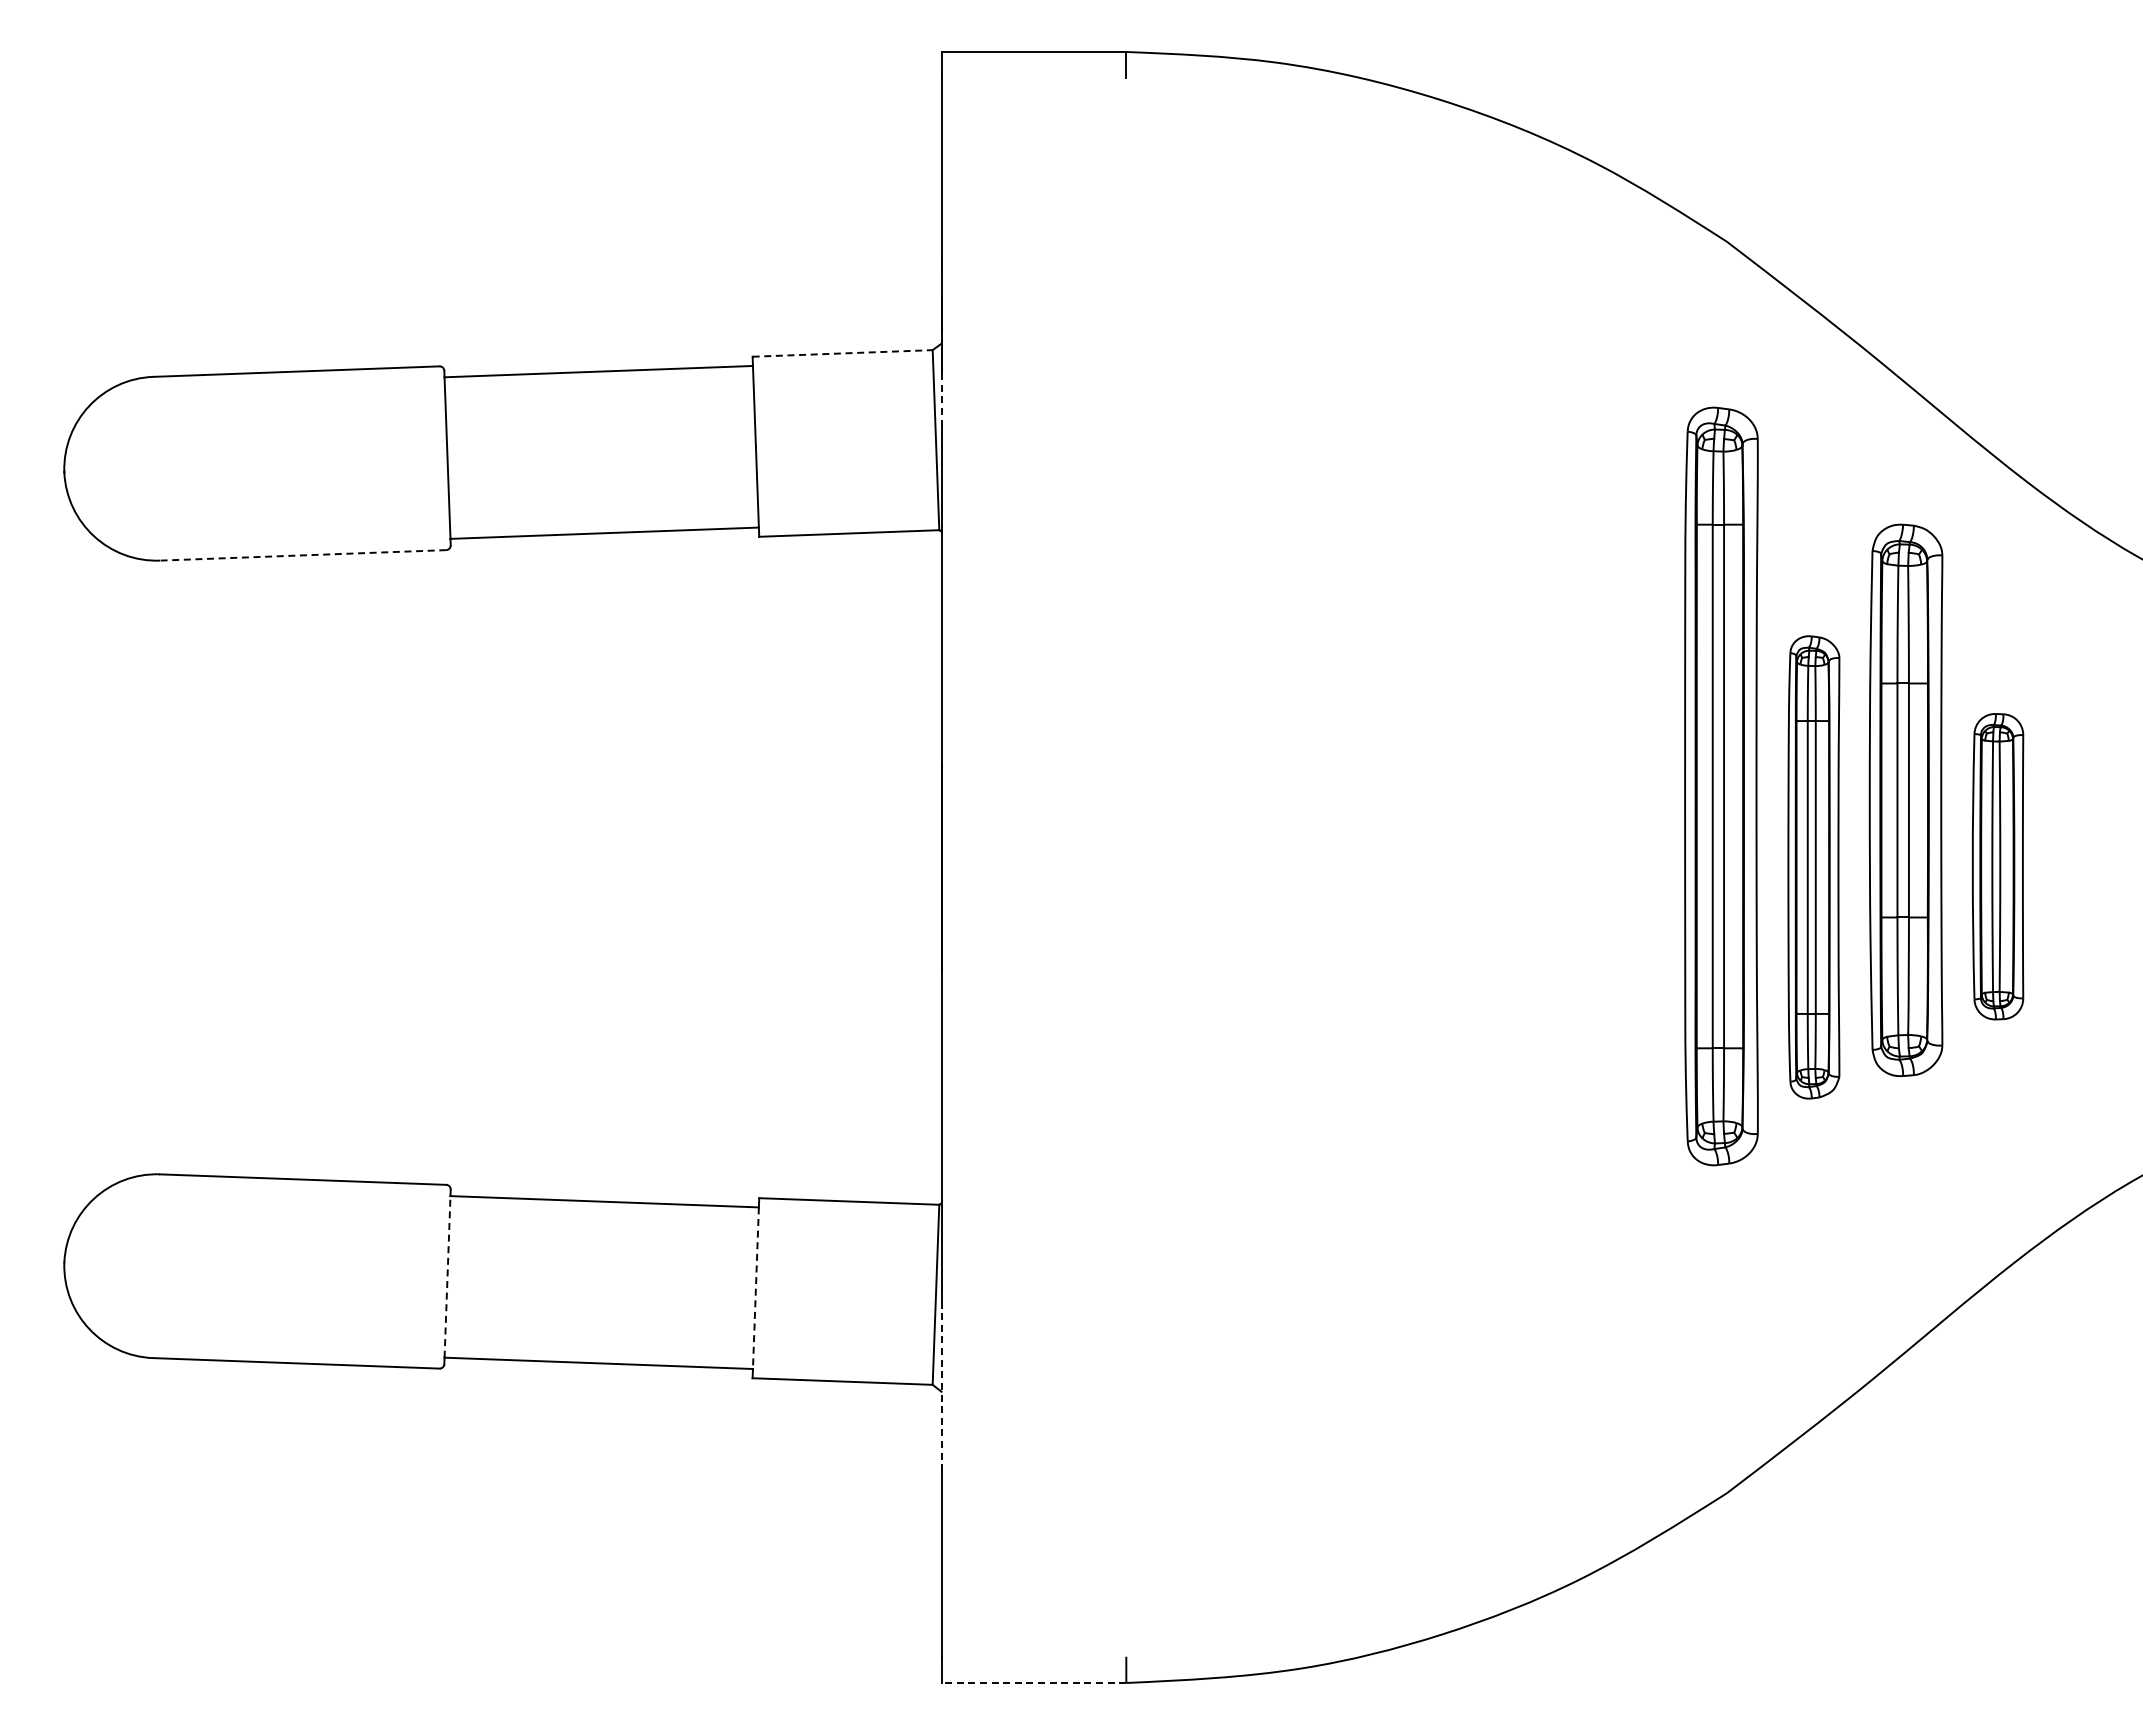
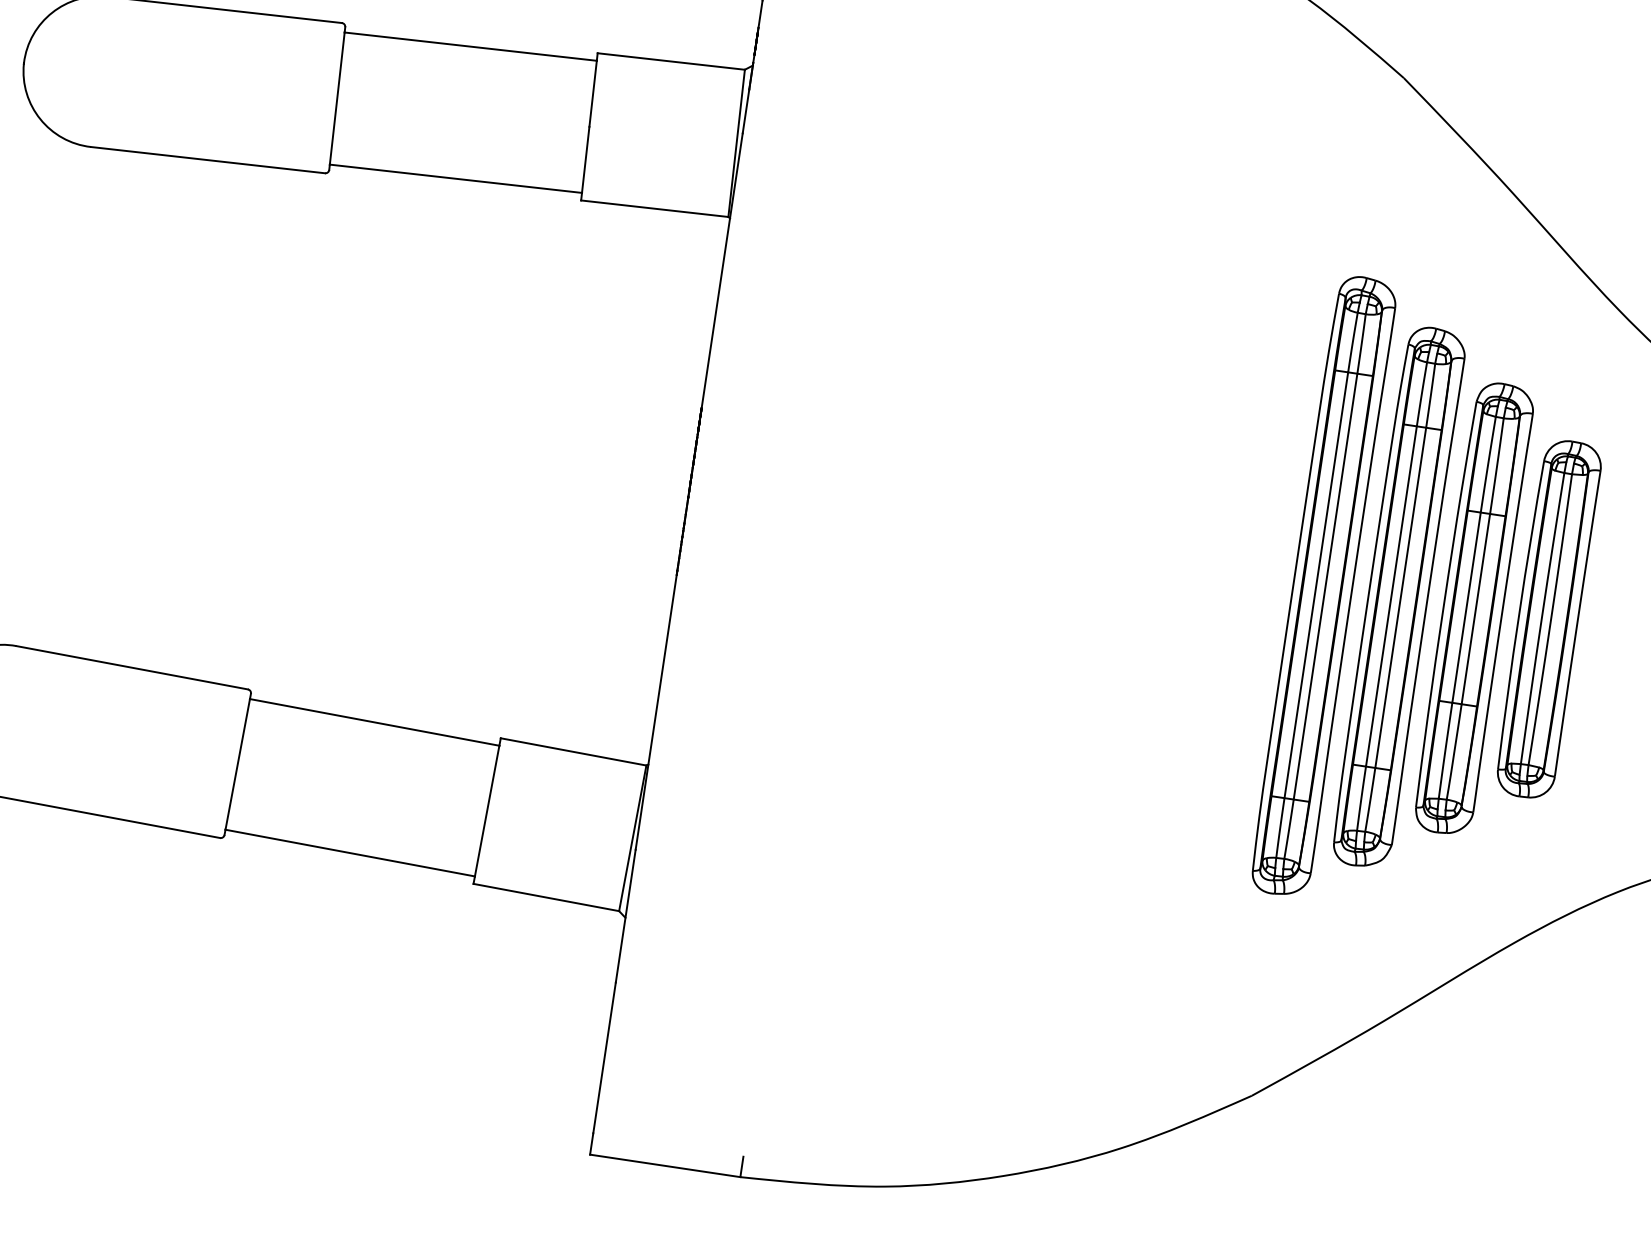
line: (843, 353) -> (671, 61), dashed -> solid
line: (941, 400) -> (745, 111), dashed -> solid
line: (302, 555) -> (207, 160), dashed -> solid
part: (1721, 786) -> (1323, 586), moved
part: (1905, 799) -> (1473, 607), moved
part: (1997, 866) -> (1548, 619), size x1.43
part: (1813, 867) -> (1398, 597), size x1.43
line: (447, 1276) -> (237, 764), dashed -> solid
line: (755, 1288) -> (486, 811), dashed -> solid
line: (941, 1389) -> (625, 916), dashed -> solid
line: (1033, 1682) -> (664, 1165), dashed -> solid

